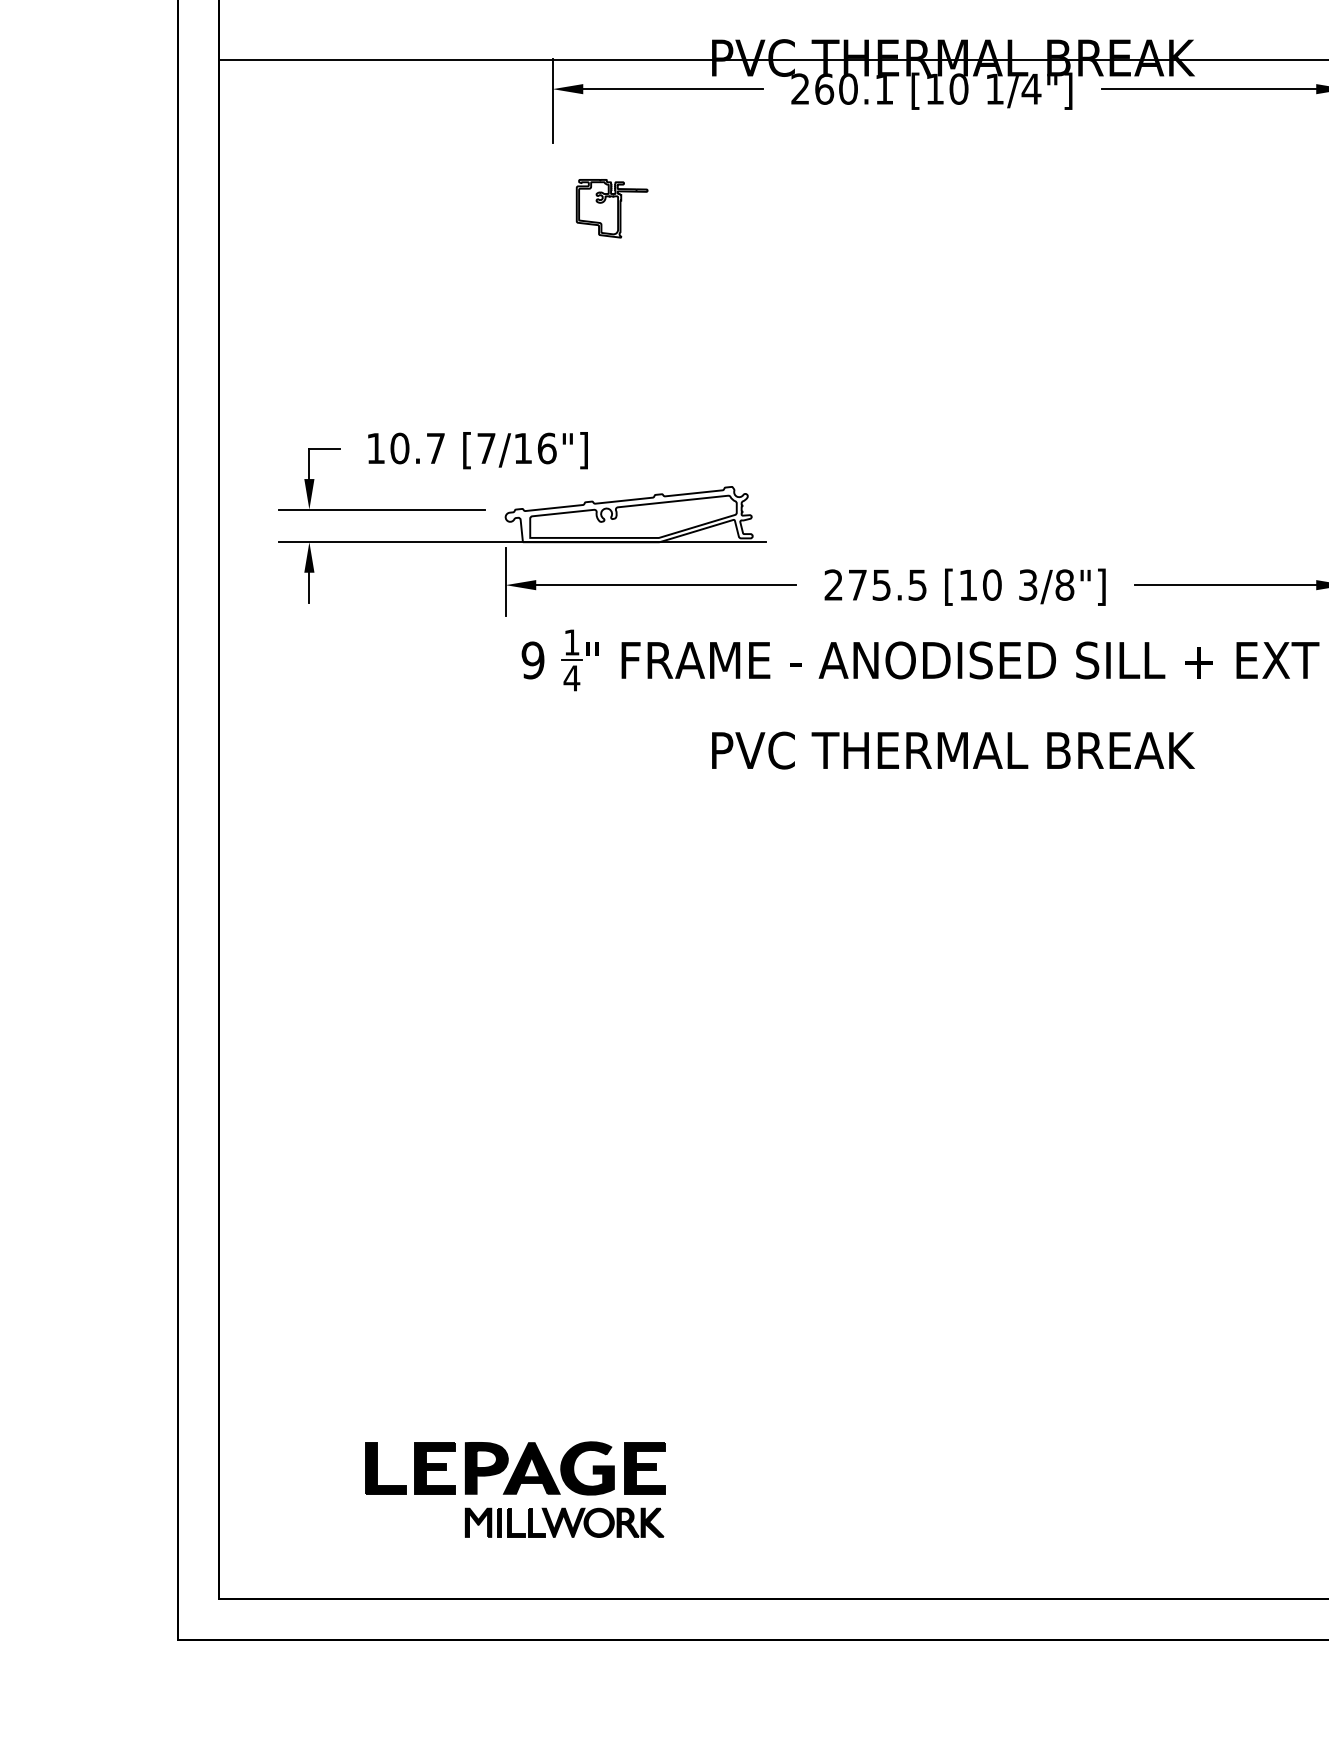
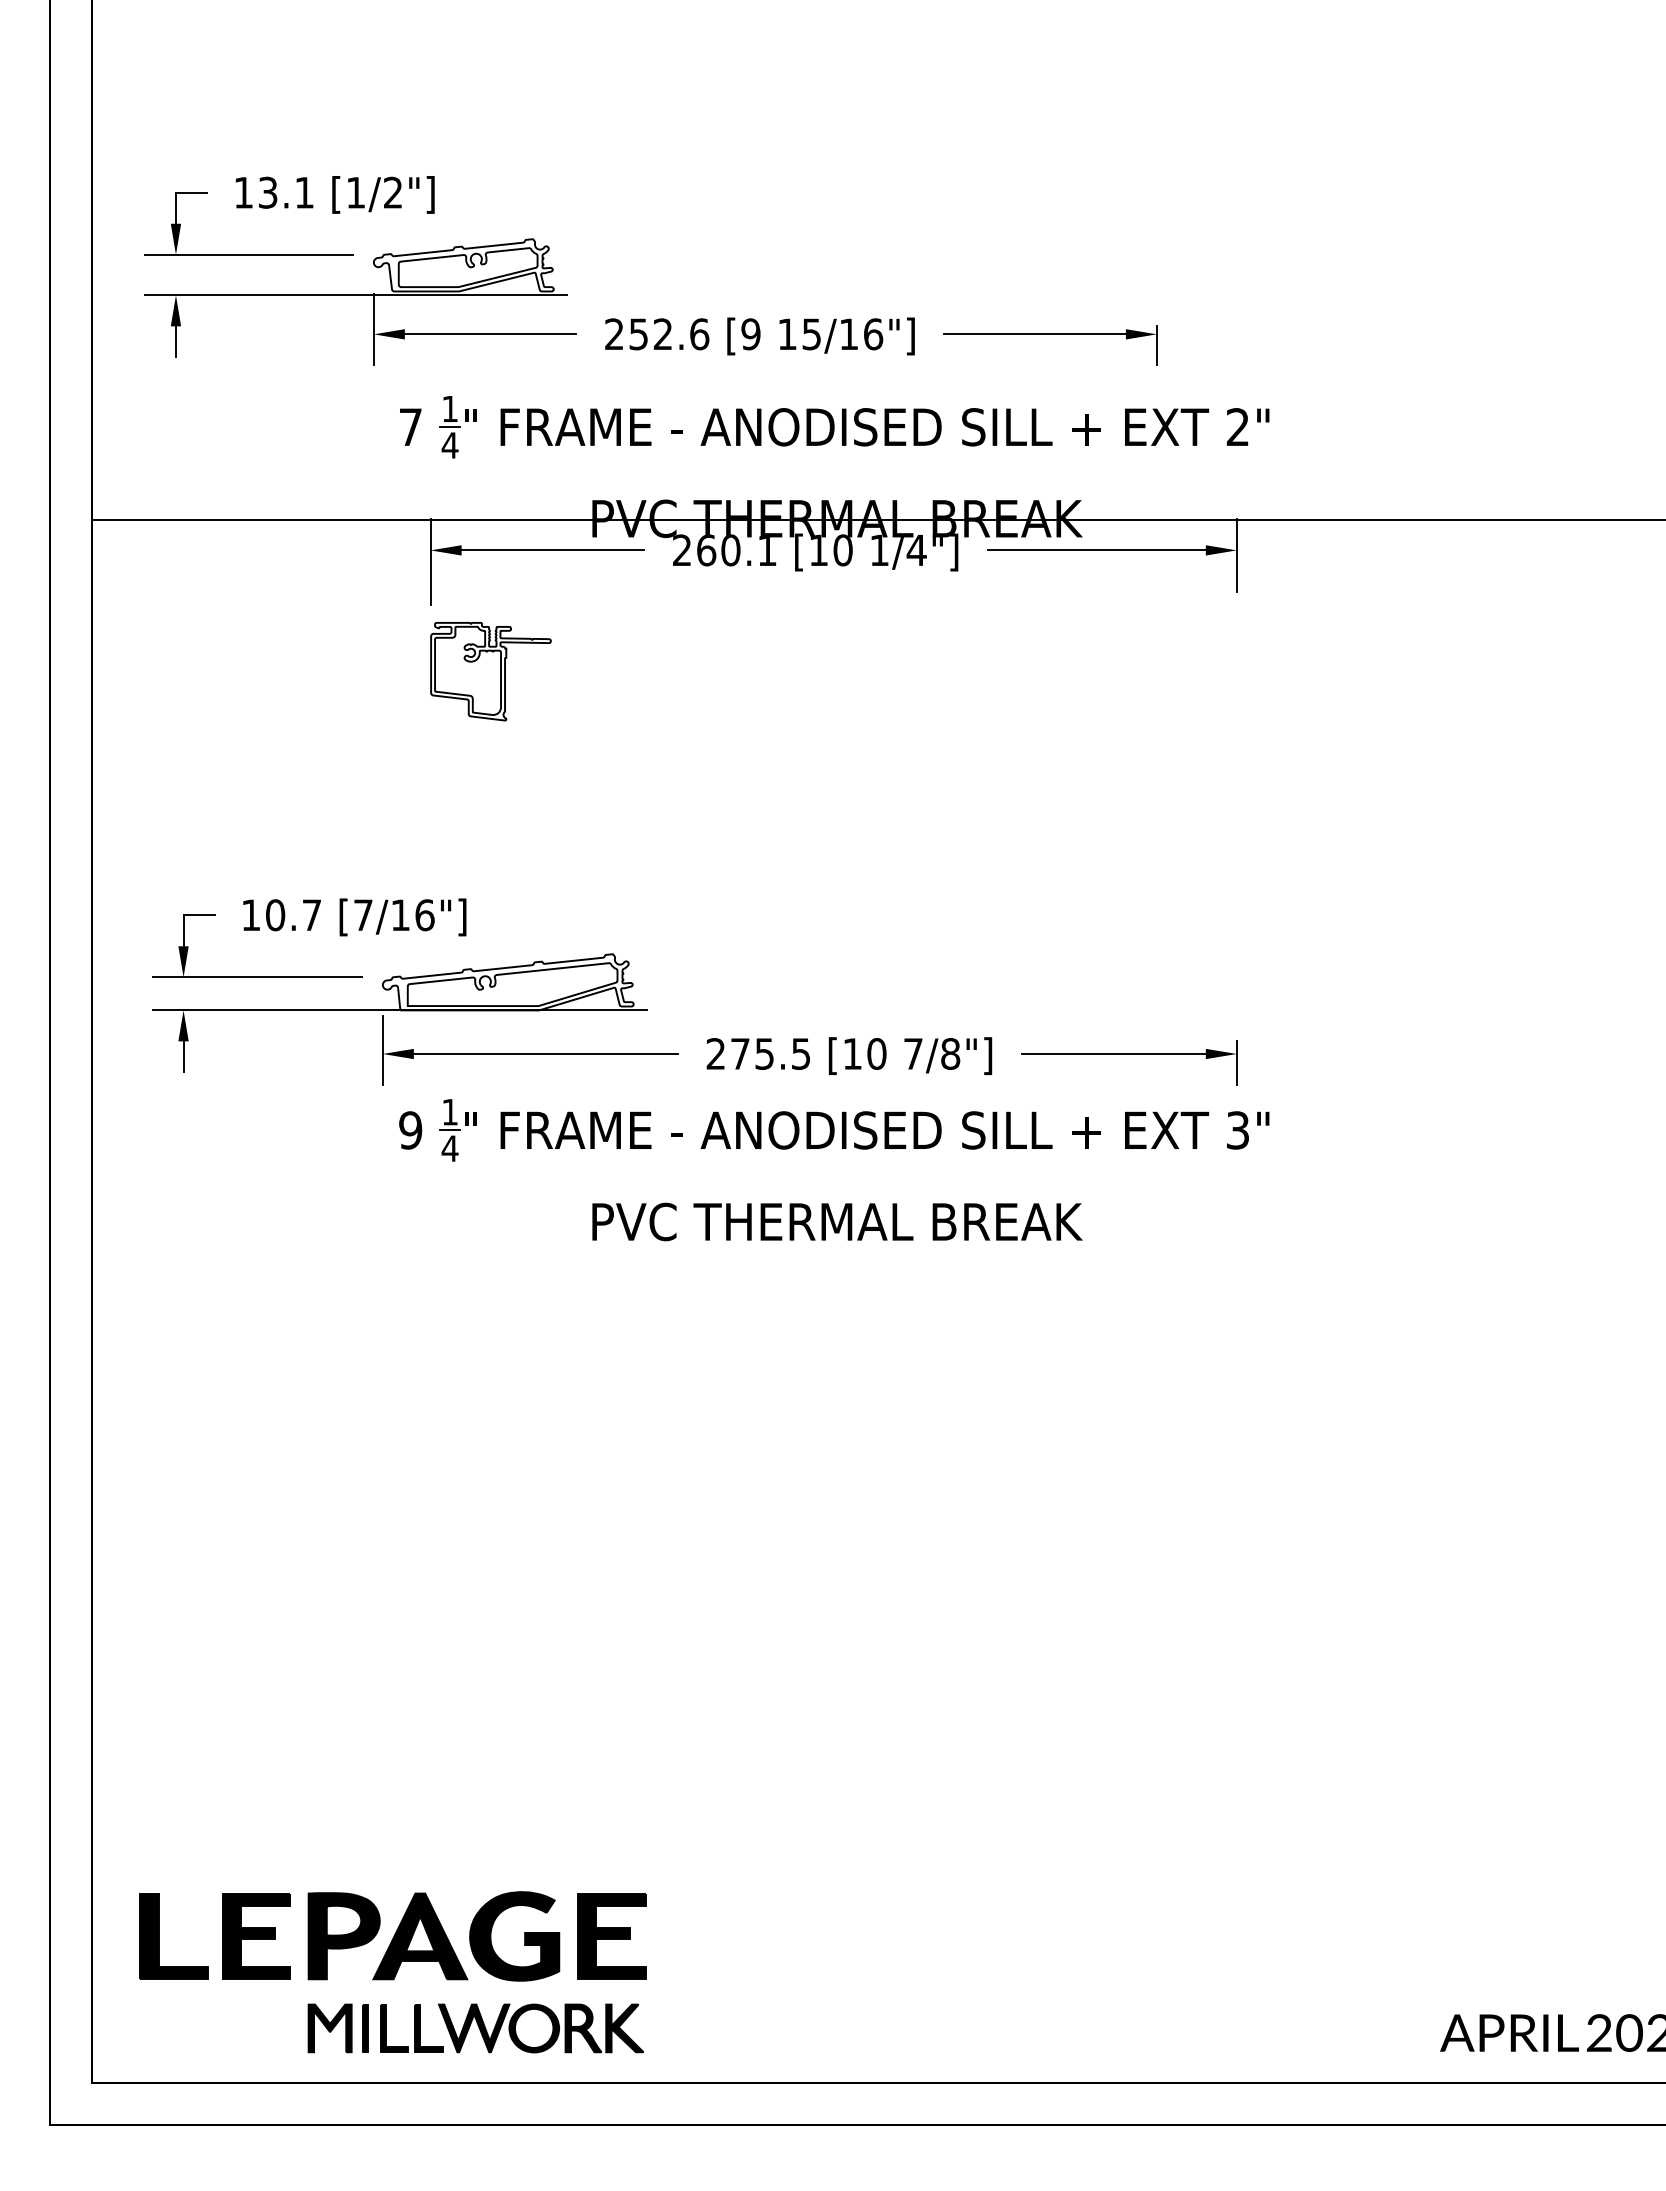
part: (611, 208) -> (490, 671), size x1.67
text: (1028, 584) -> (913, 1053), 3/8"] -> 7/8"]
part: (515, 1489) -> (392, 1972), size x1.67

